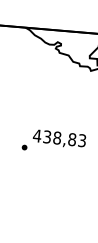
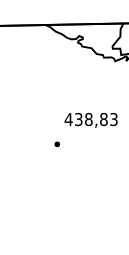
text: (58, 139) -> (90, 120), moved

